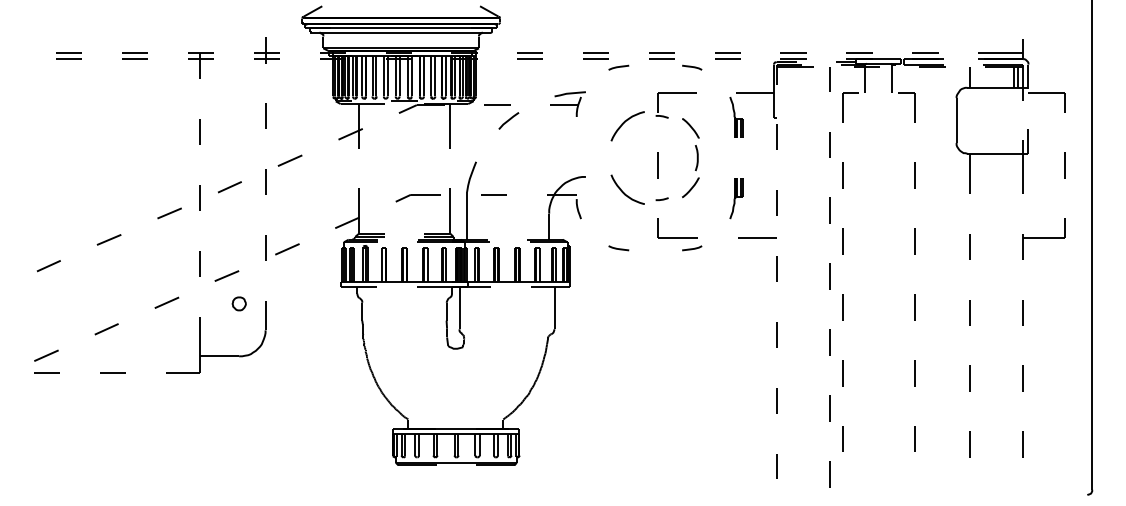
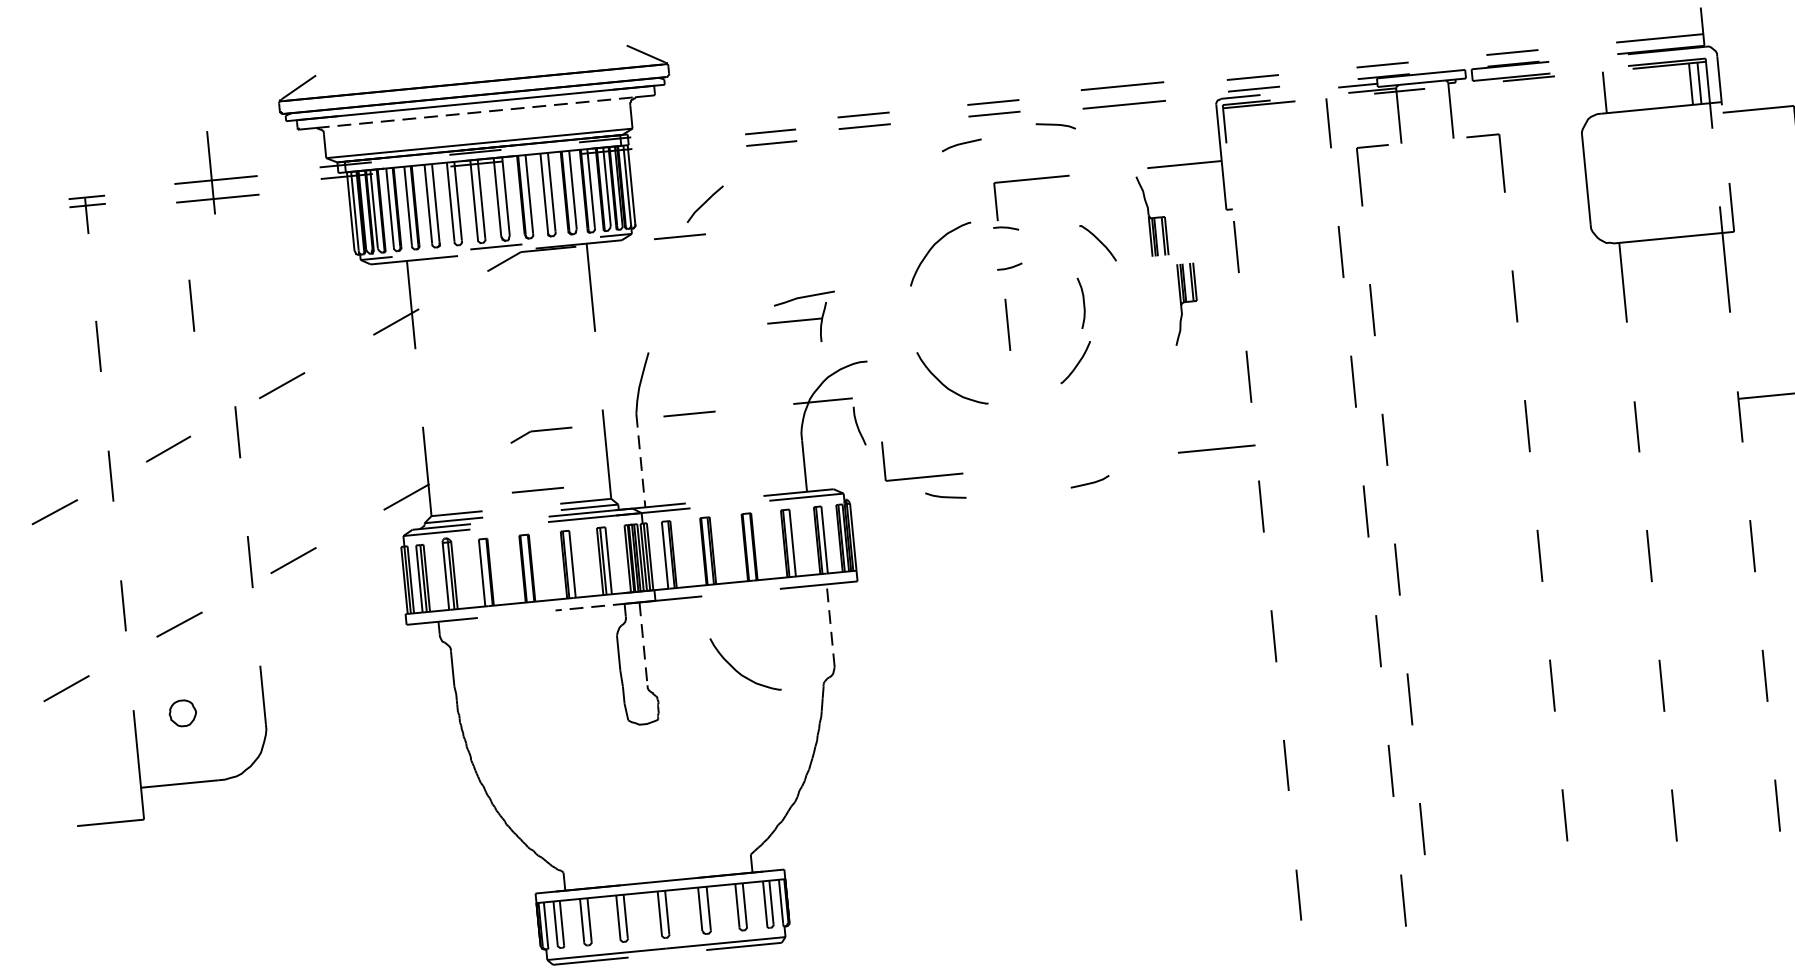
line: (401, 32) -> (477, 112), solid -> dashed
part: (266, 50) -> (214, 173), size x1.6
part: (529, 55) -> (769, 137), moved
part: (727, 55) -> (1123, 95), size x1.6
part: (200, 65) -> (87, 215), size x0.7
line: (618, 67) -> (960, 144), moved
part: (567, 103) -> (800, 317), moved
line: (265, 115) -> (191, 304), moved
line: (508, 120) -> (704, 203), moved
line: (690, 127) -> (1097, 241), moved
part: (417, 198) -> (539, 435), size x0.7
part: (736, 198) -> (1184, 304), moved
line: (661, 199) -> (1008, 267), moved
line: (467, 215) -> (641, 459), solid -> dashed
line: (413, 225) -> (537, 489), added
part: (677, 237) -> (923, 476), moved
line: (434, 287) -> (590, 607), solid -> dashed
part: (238, 303) -> (181, 712), moved
line: (554, 307) -> (830, 624), solid -> dashed
line: (459, 308) -> (643, 644), solid -> dashed
curve: (506, 326) -> (739, 670), added

